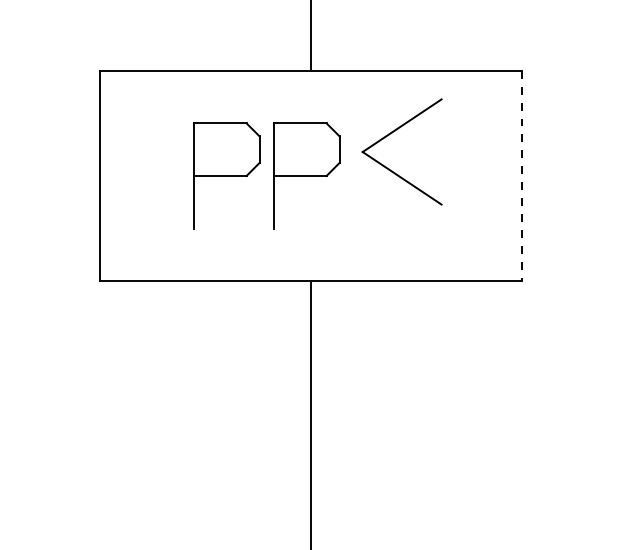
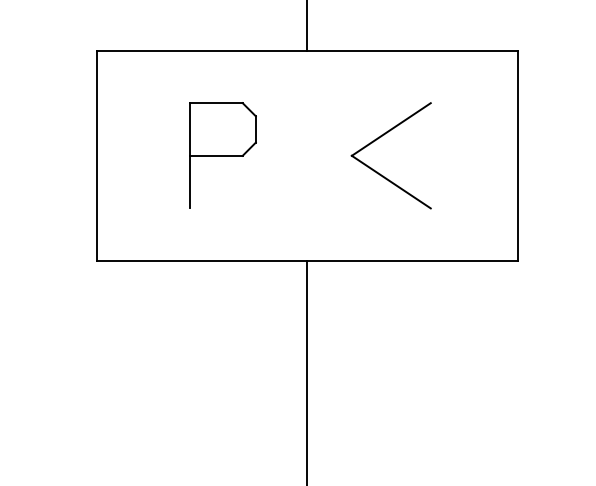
part: (389, 135) -> (378, 139), moved
part: (306, 175) -> (302, 155), removed
line: (521, 176) -> (517, 156), dashed -> solid

